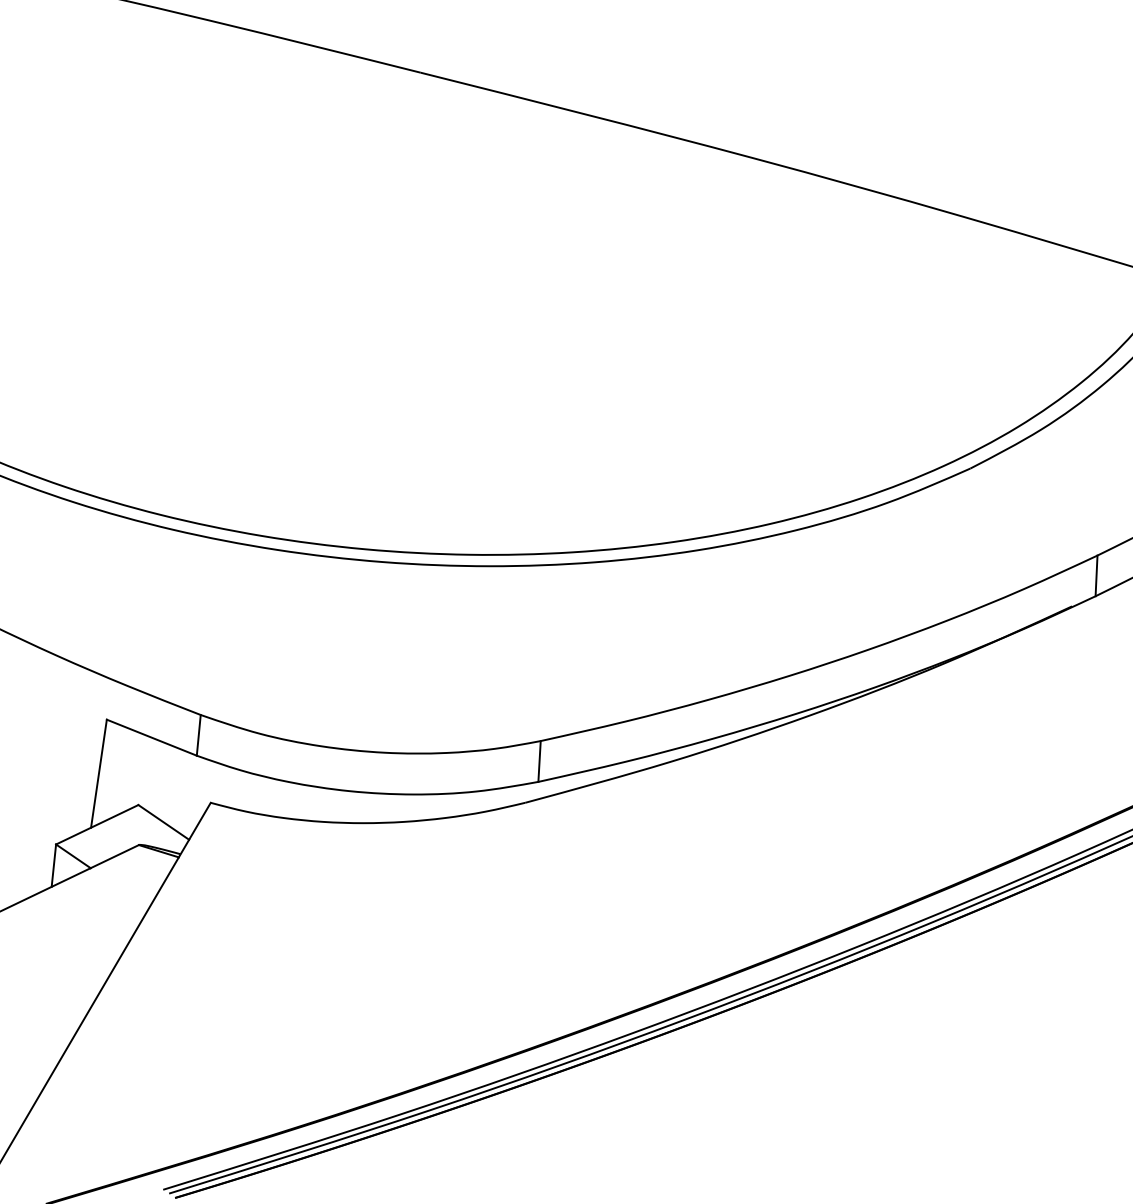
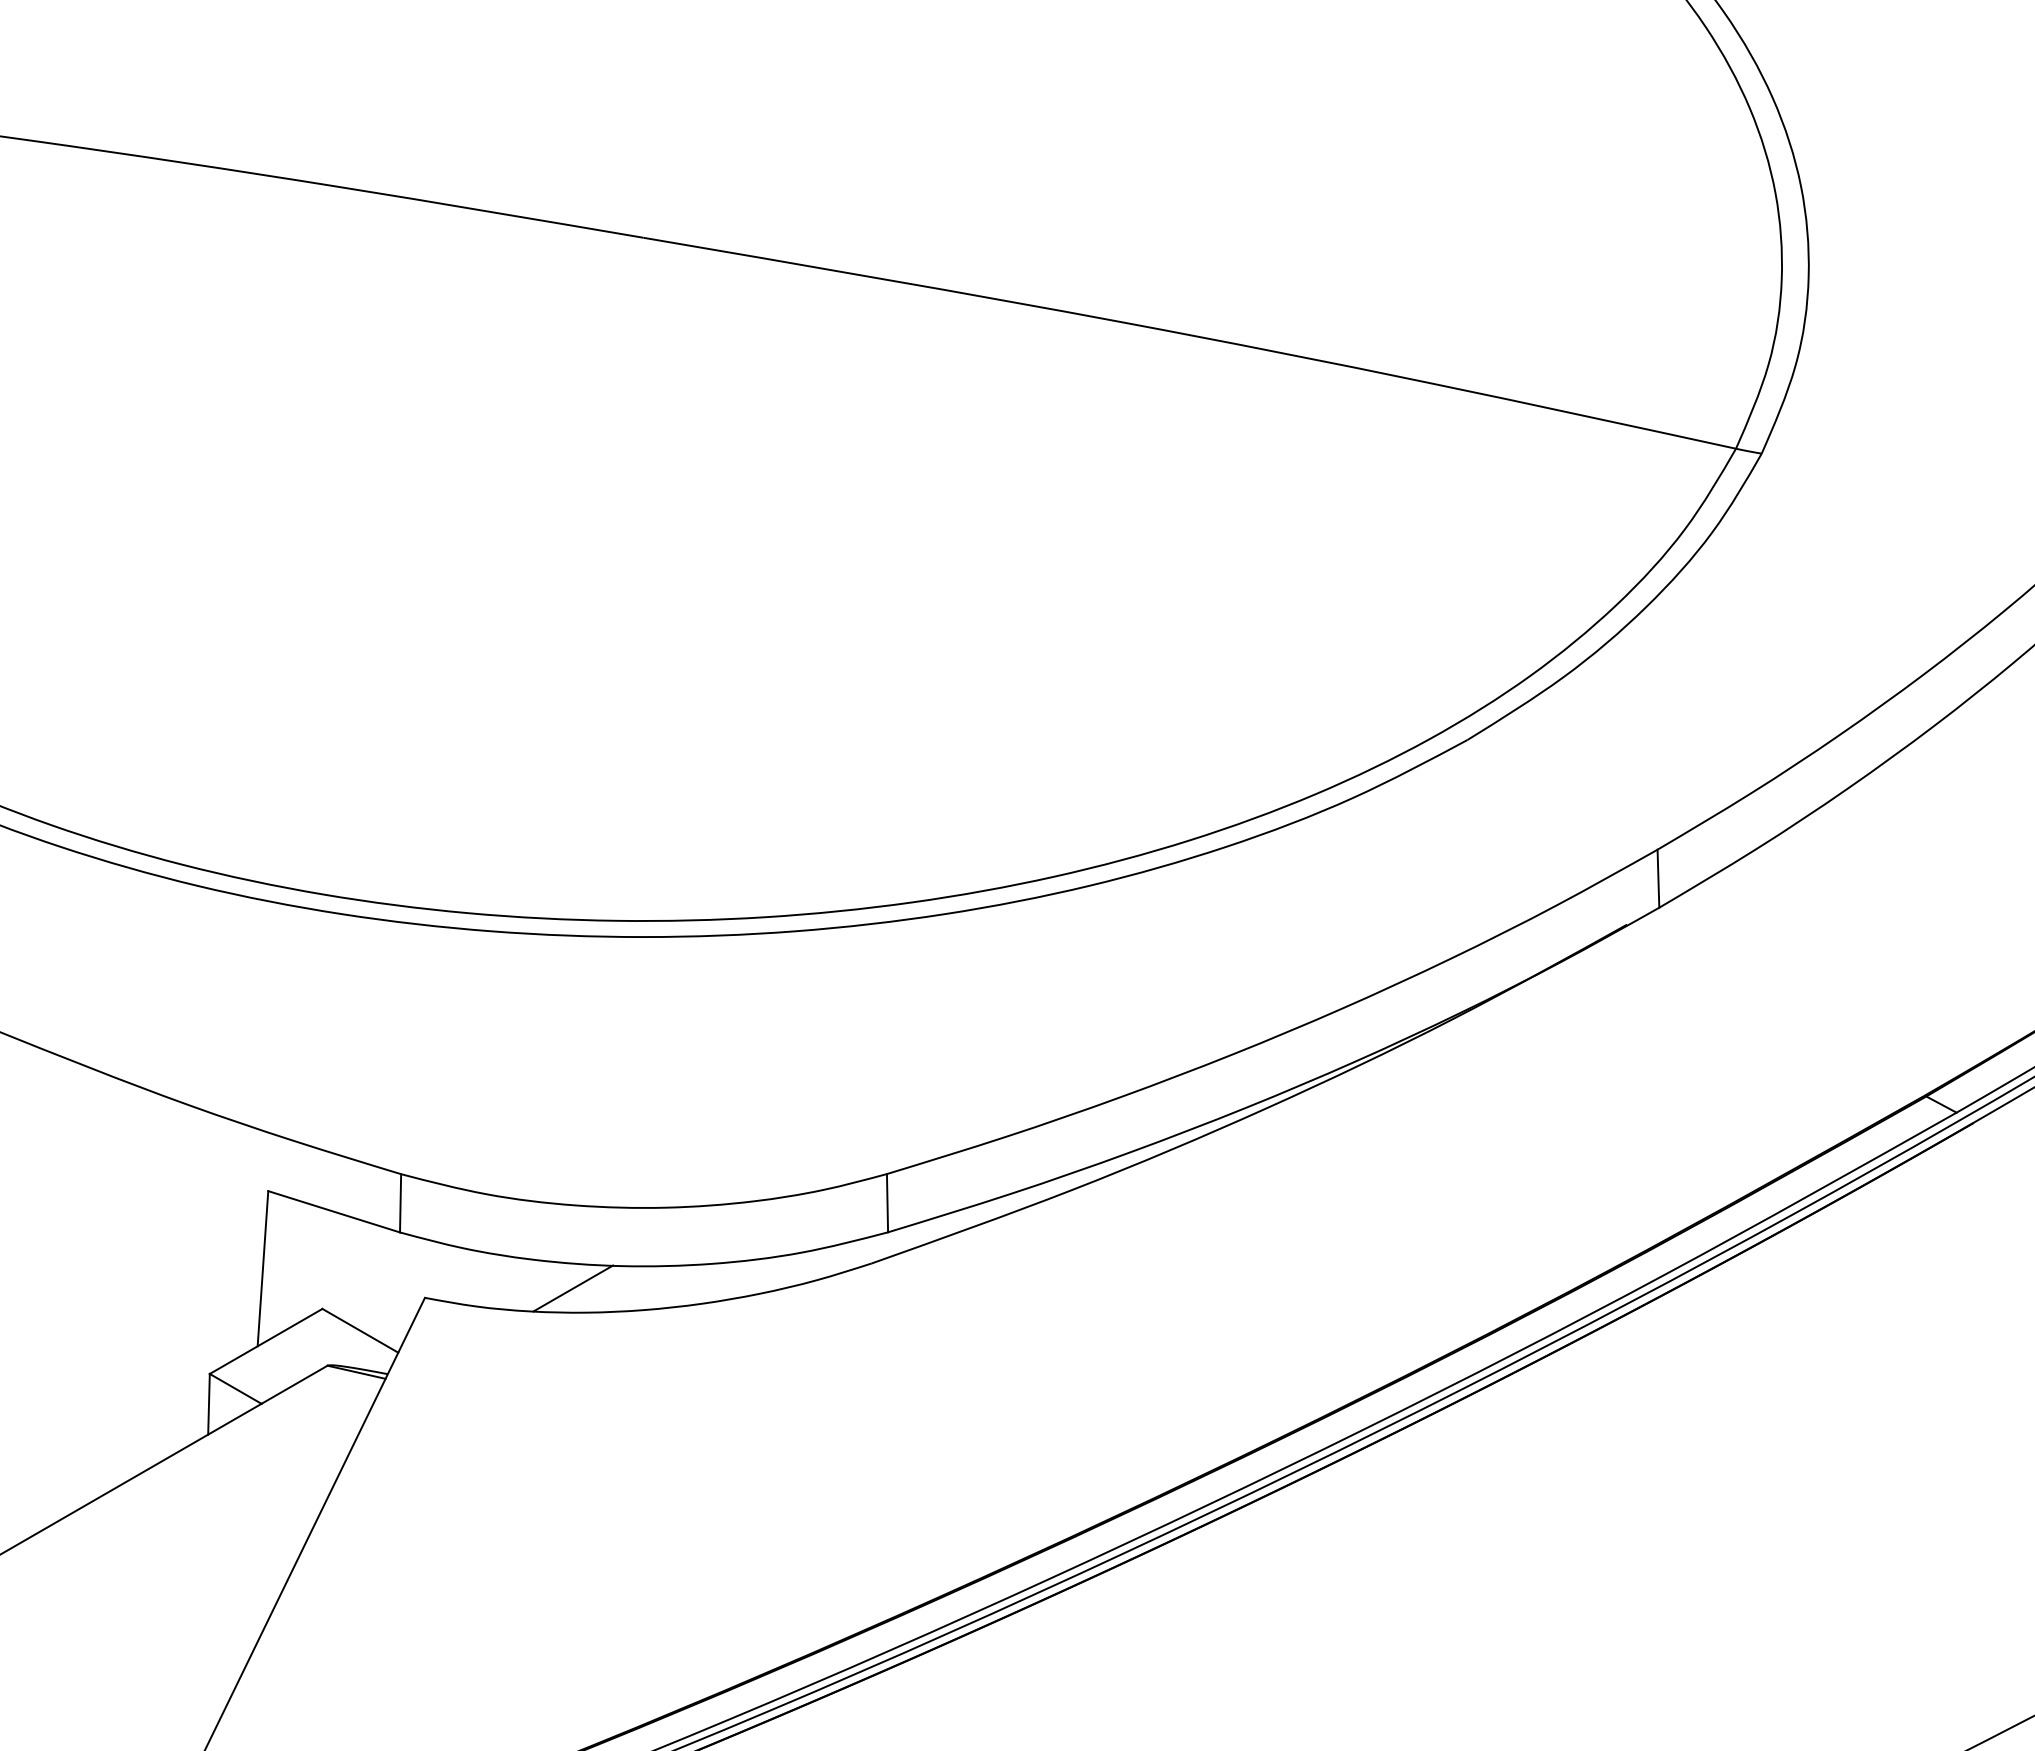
line: (315, 804) -> (573, 1288), added

